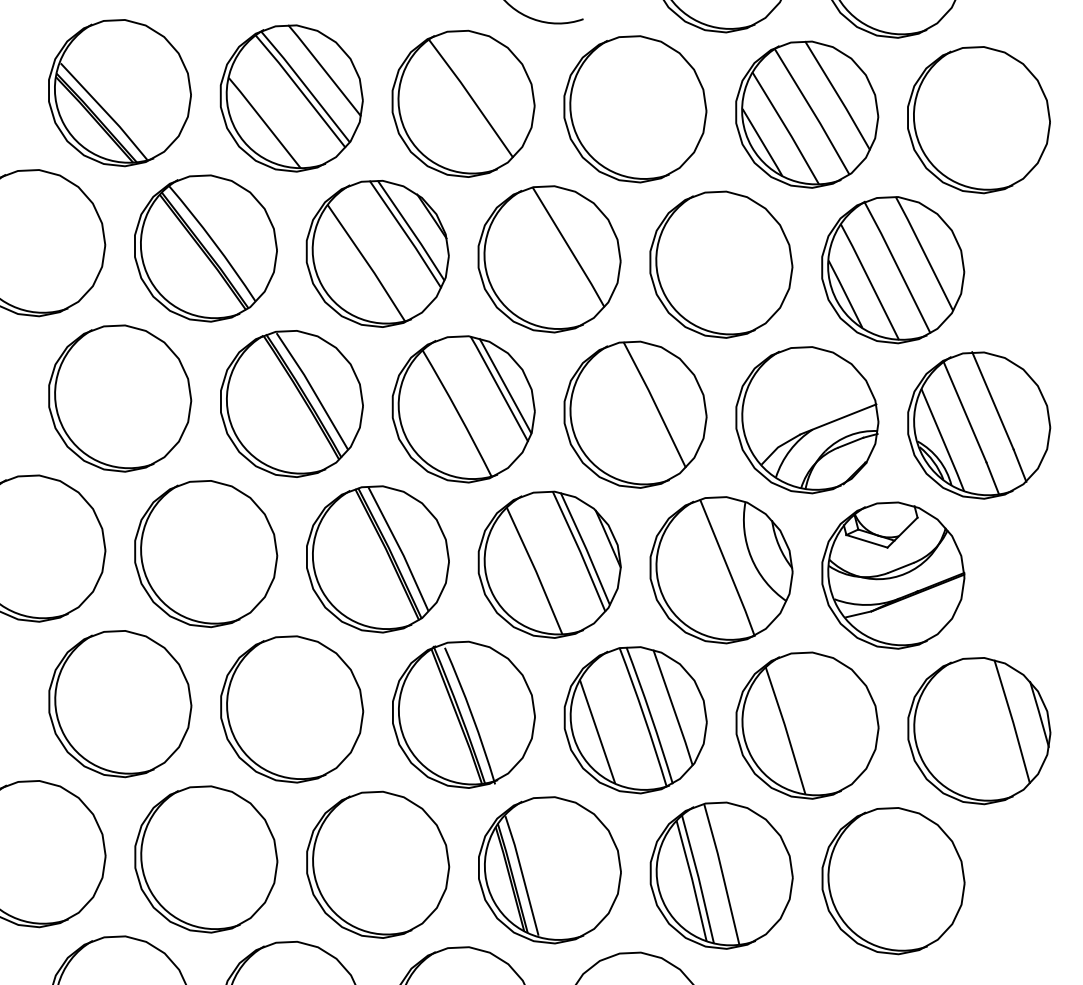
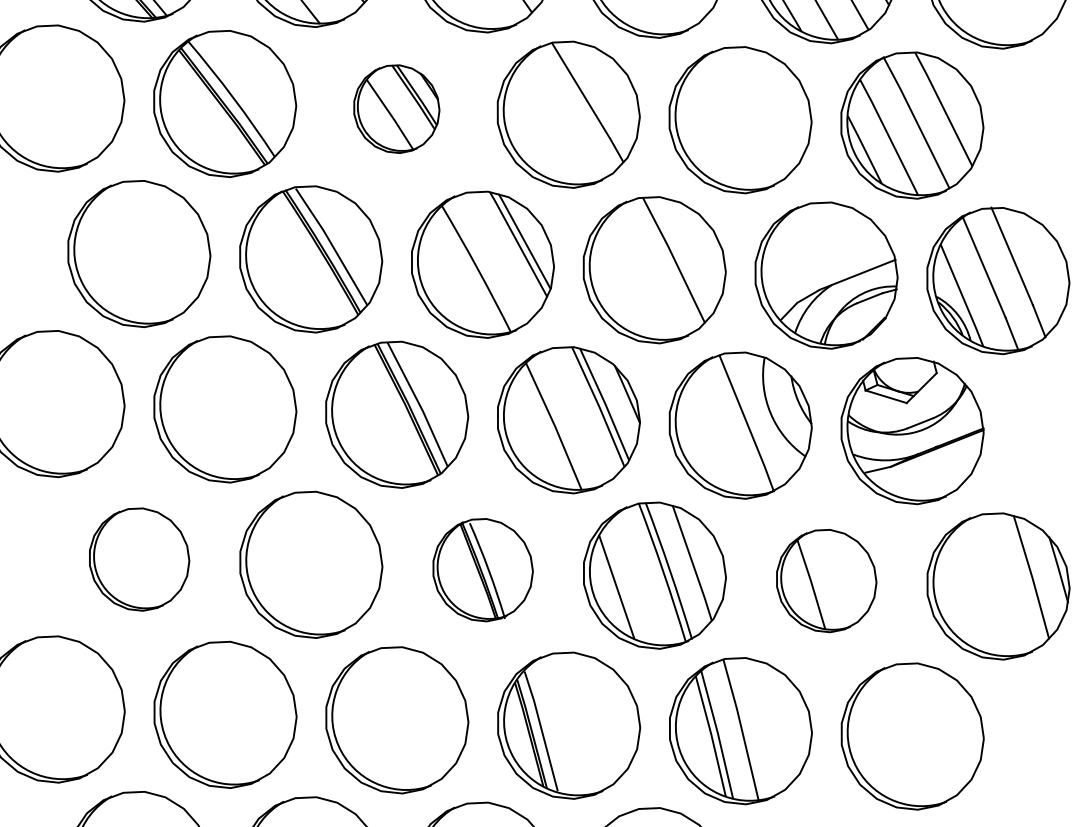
part: (377, 253) -> (396, 108), size x0.6
part: (120, 704) -> (139, 559), size x0.7
part: (463, 714) -> (482, 569), size x0.7
part: (807, 725) -> (826, 580), size x0.7

